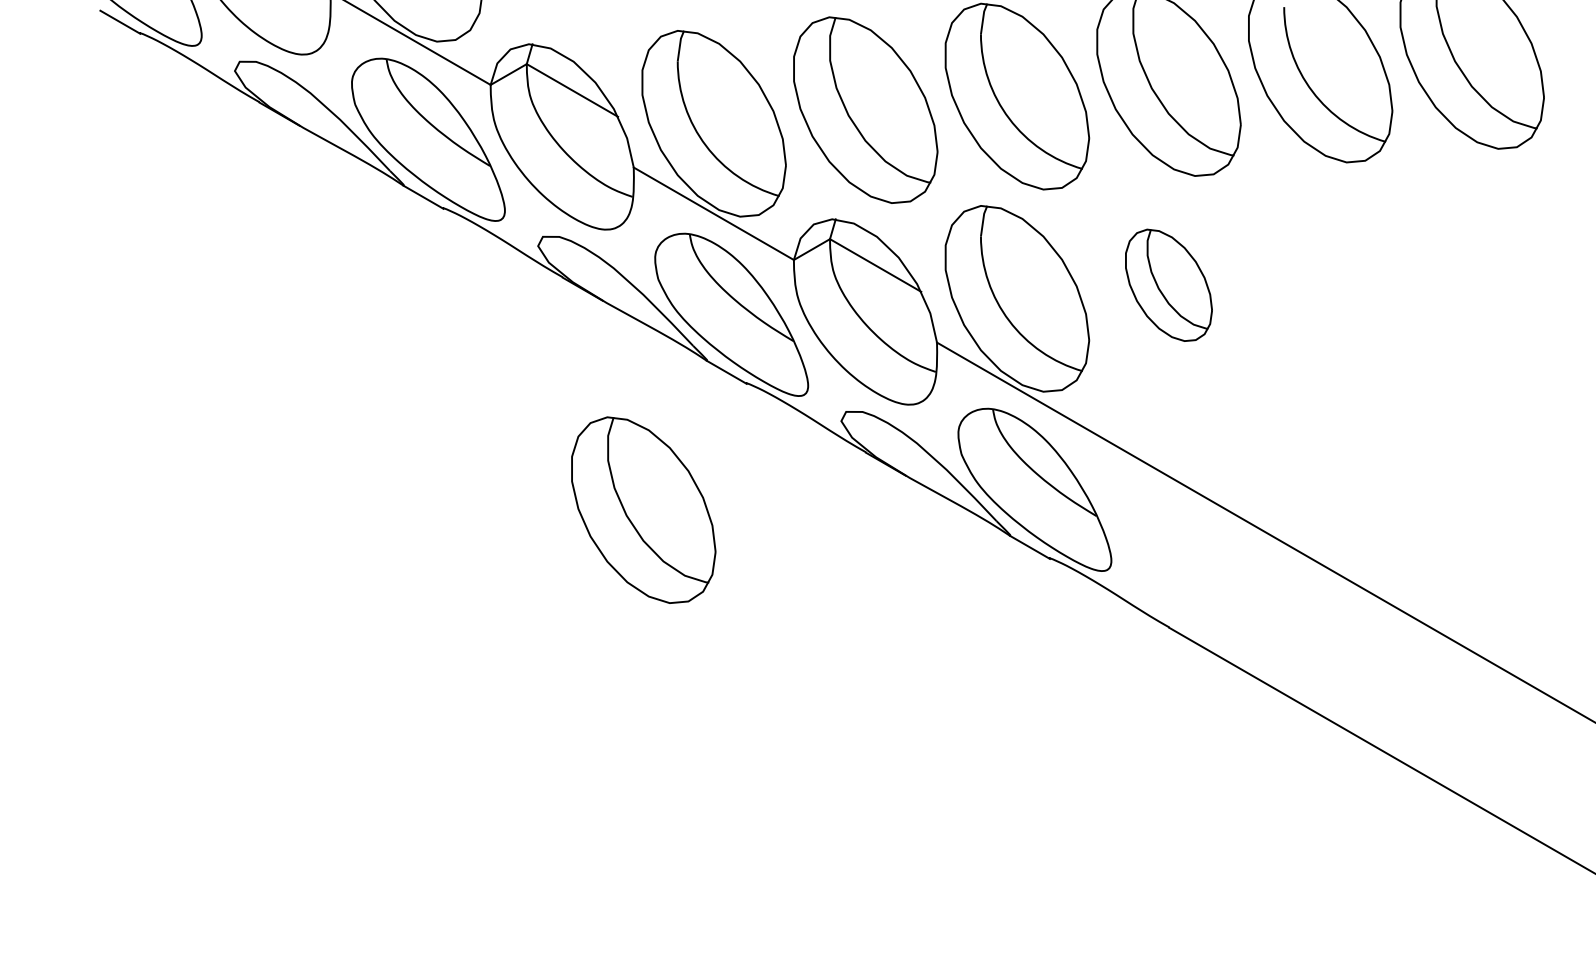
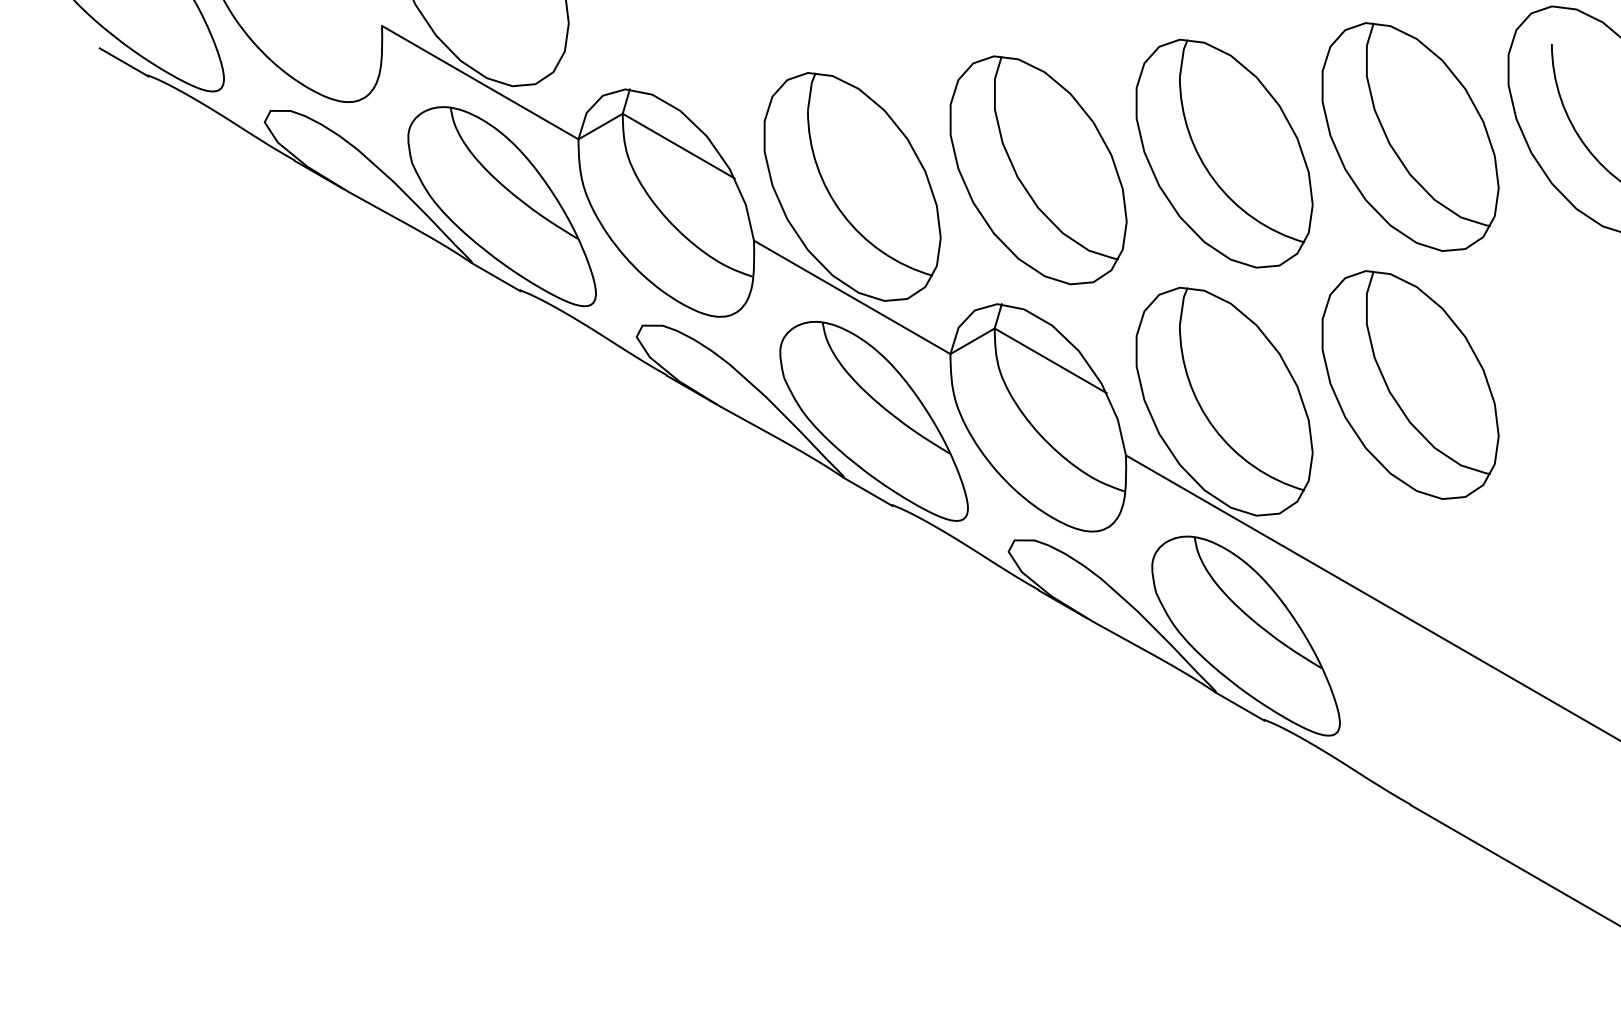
part: (1168, 285) -> (1409, 385), size x1.67
part: (643, 509) -> (765, 660), removed

